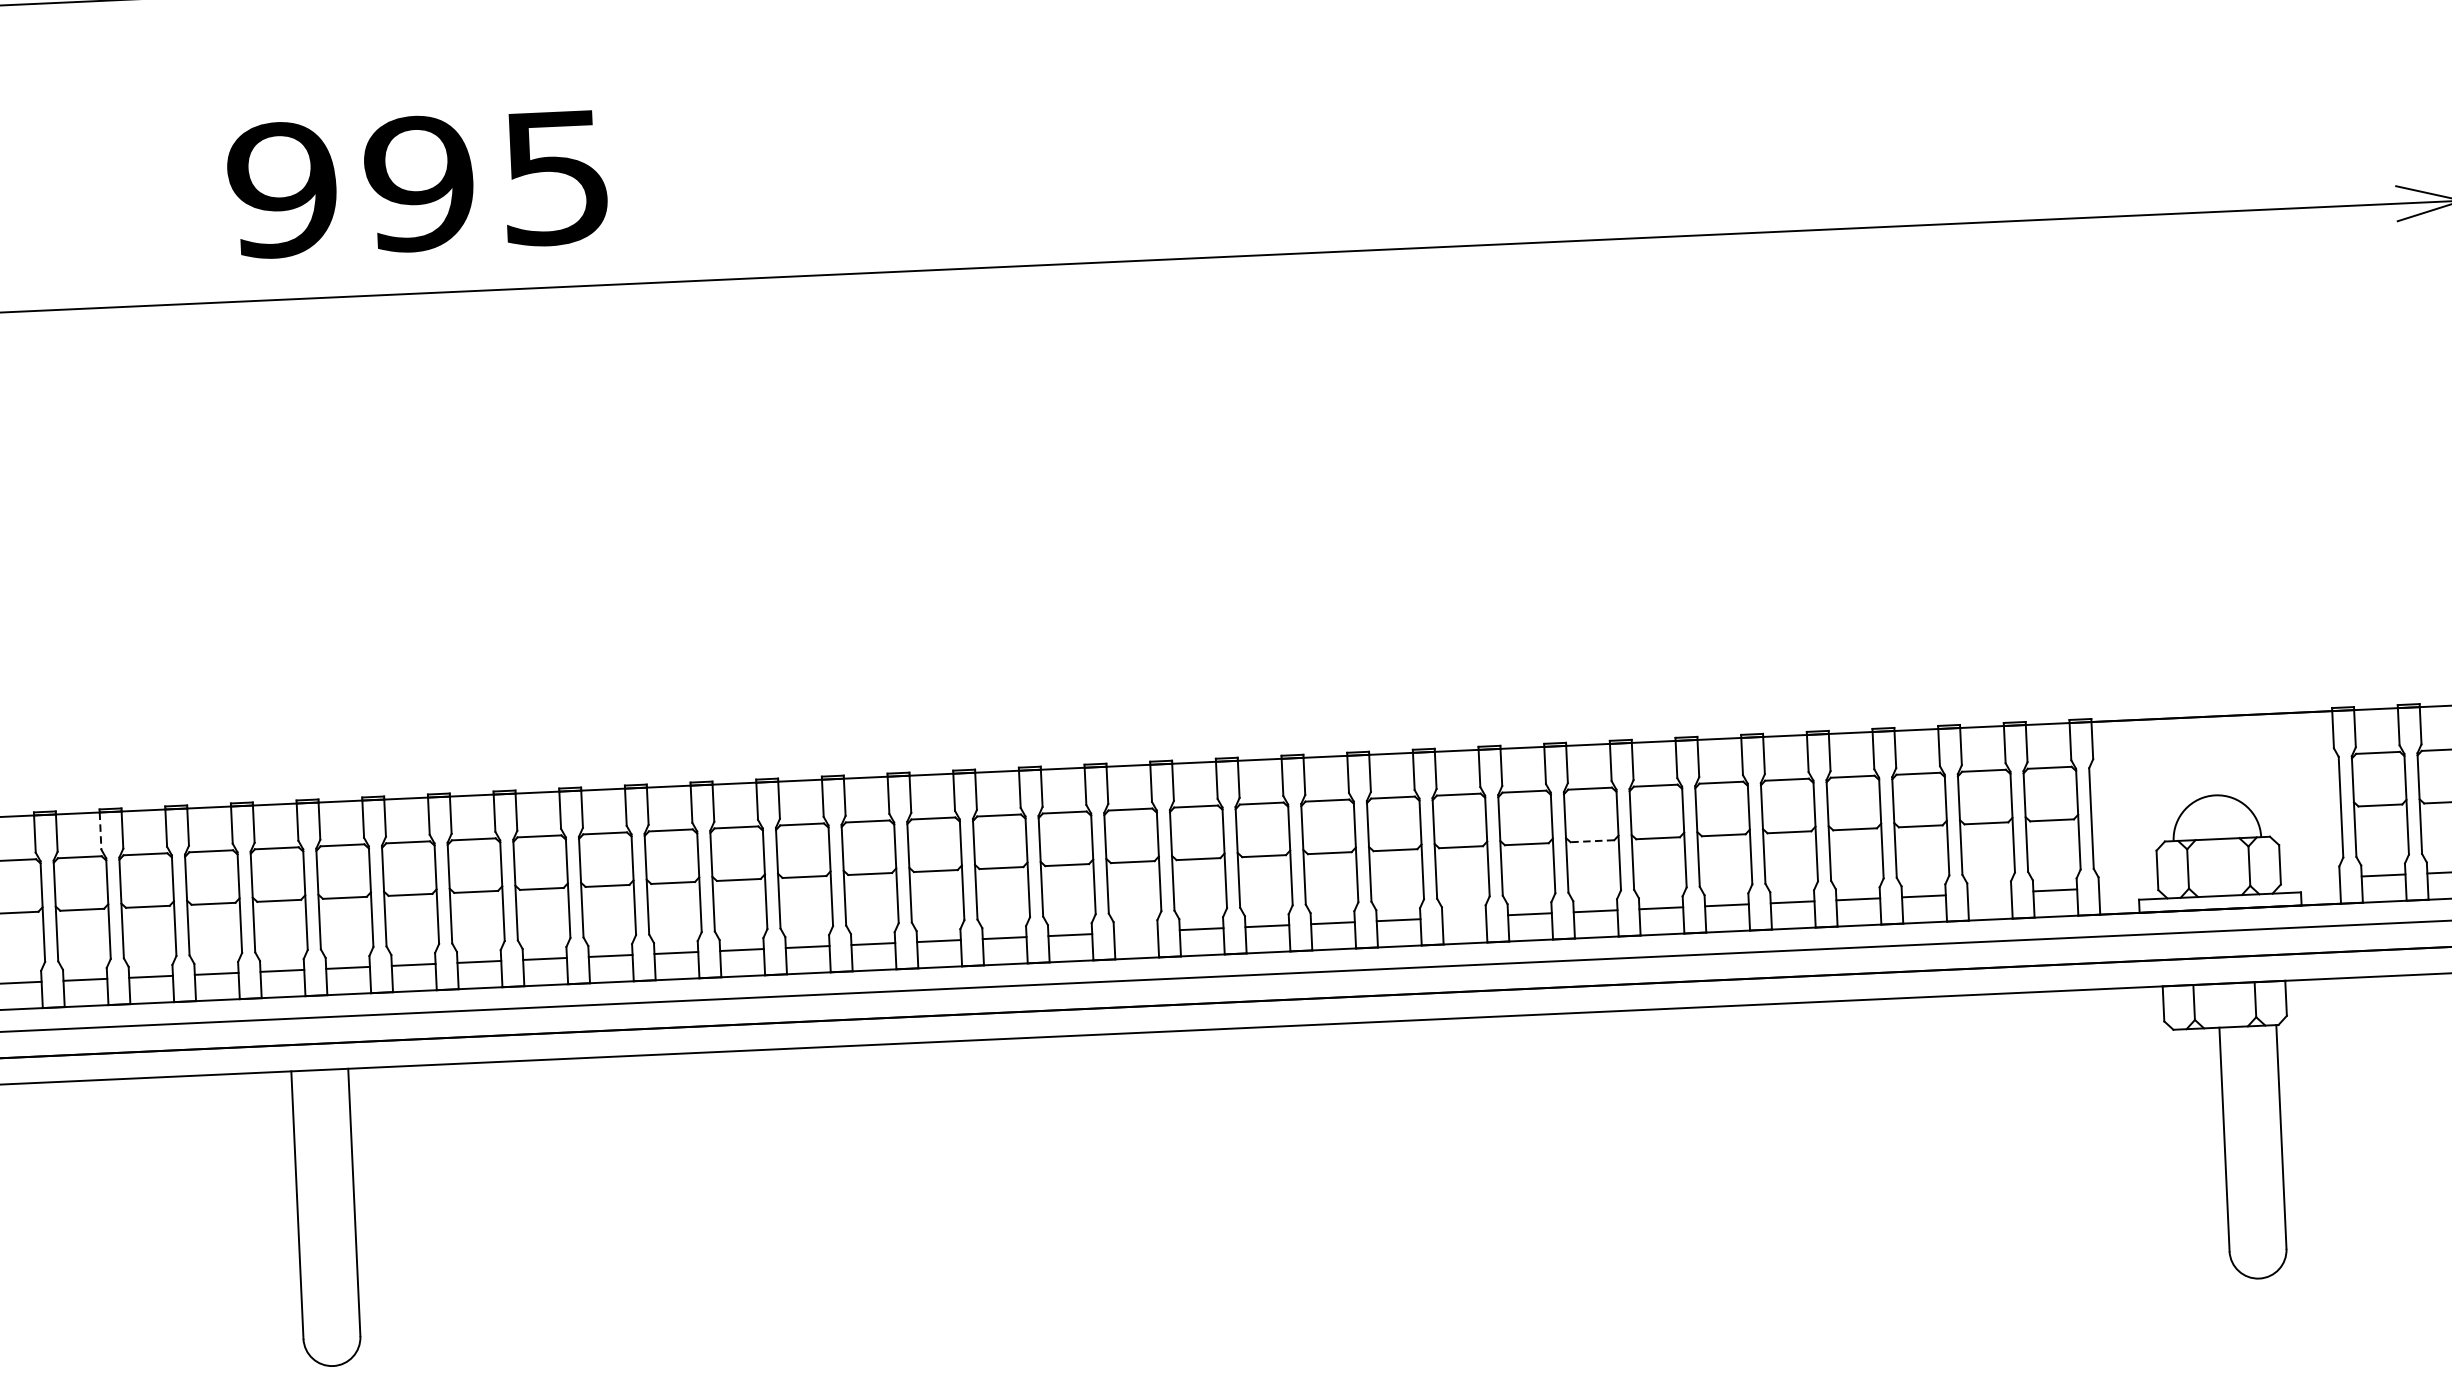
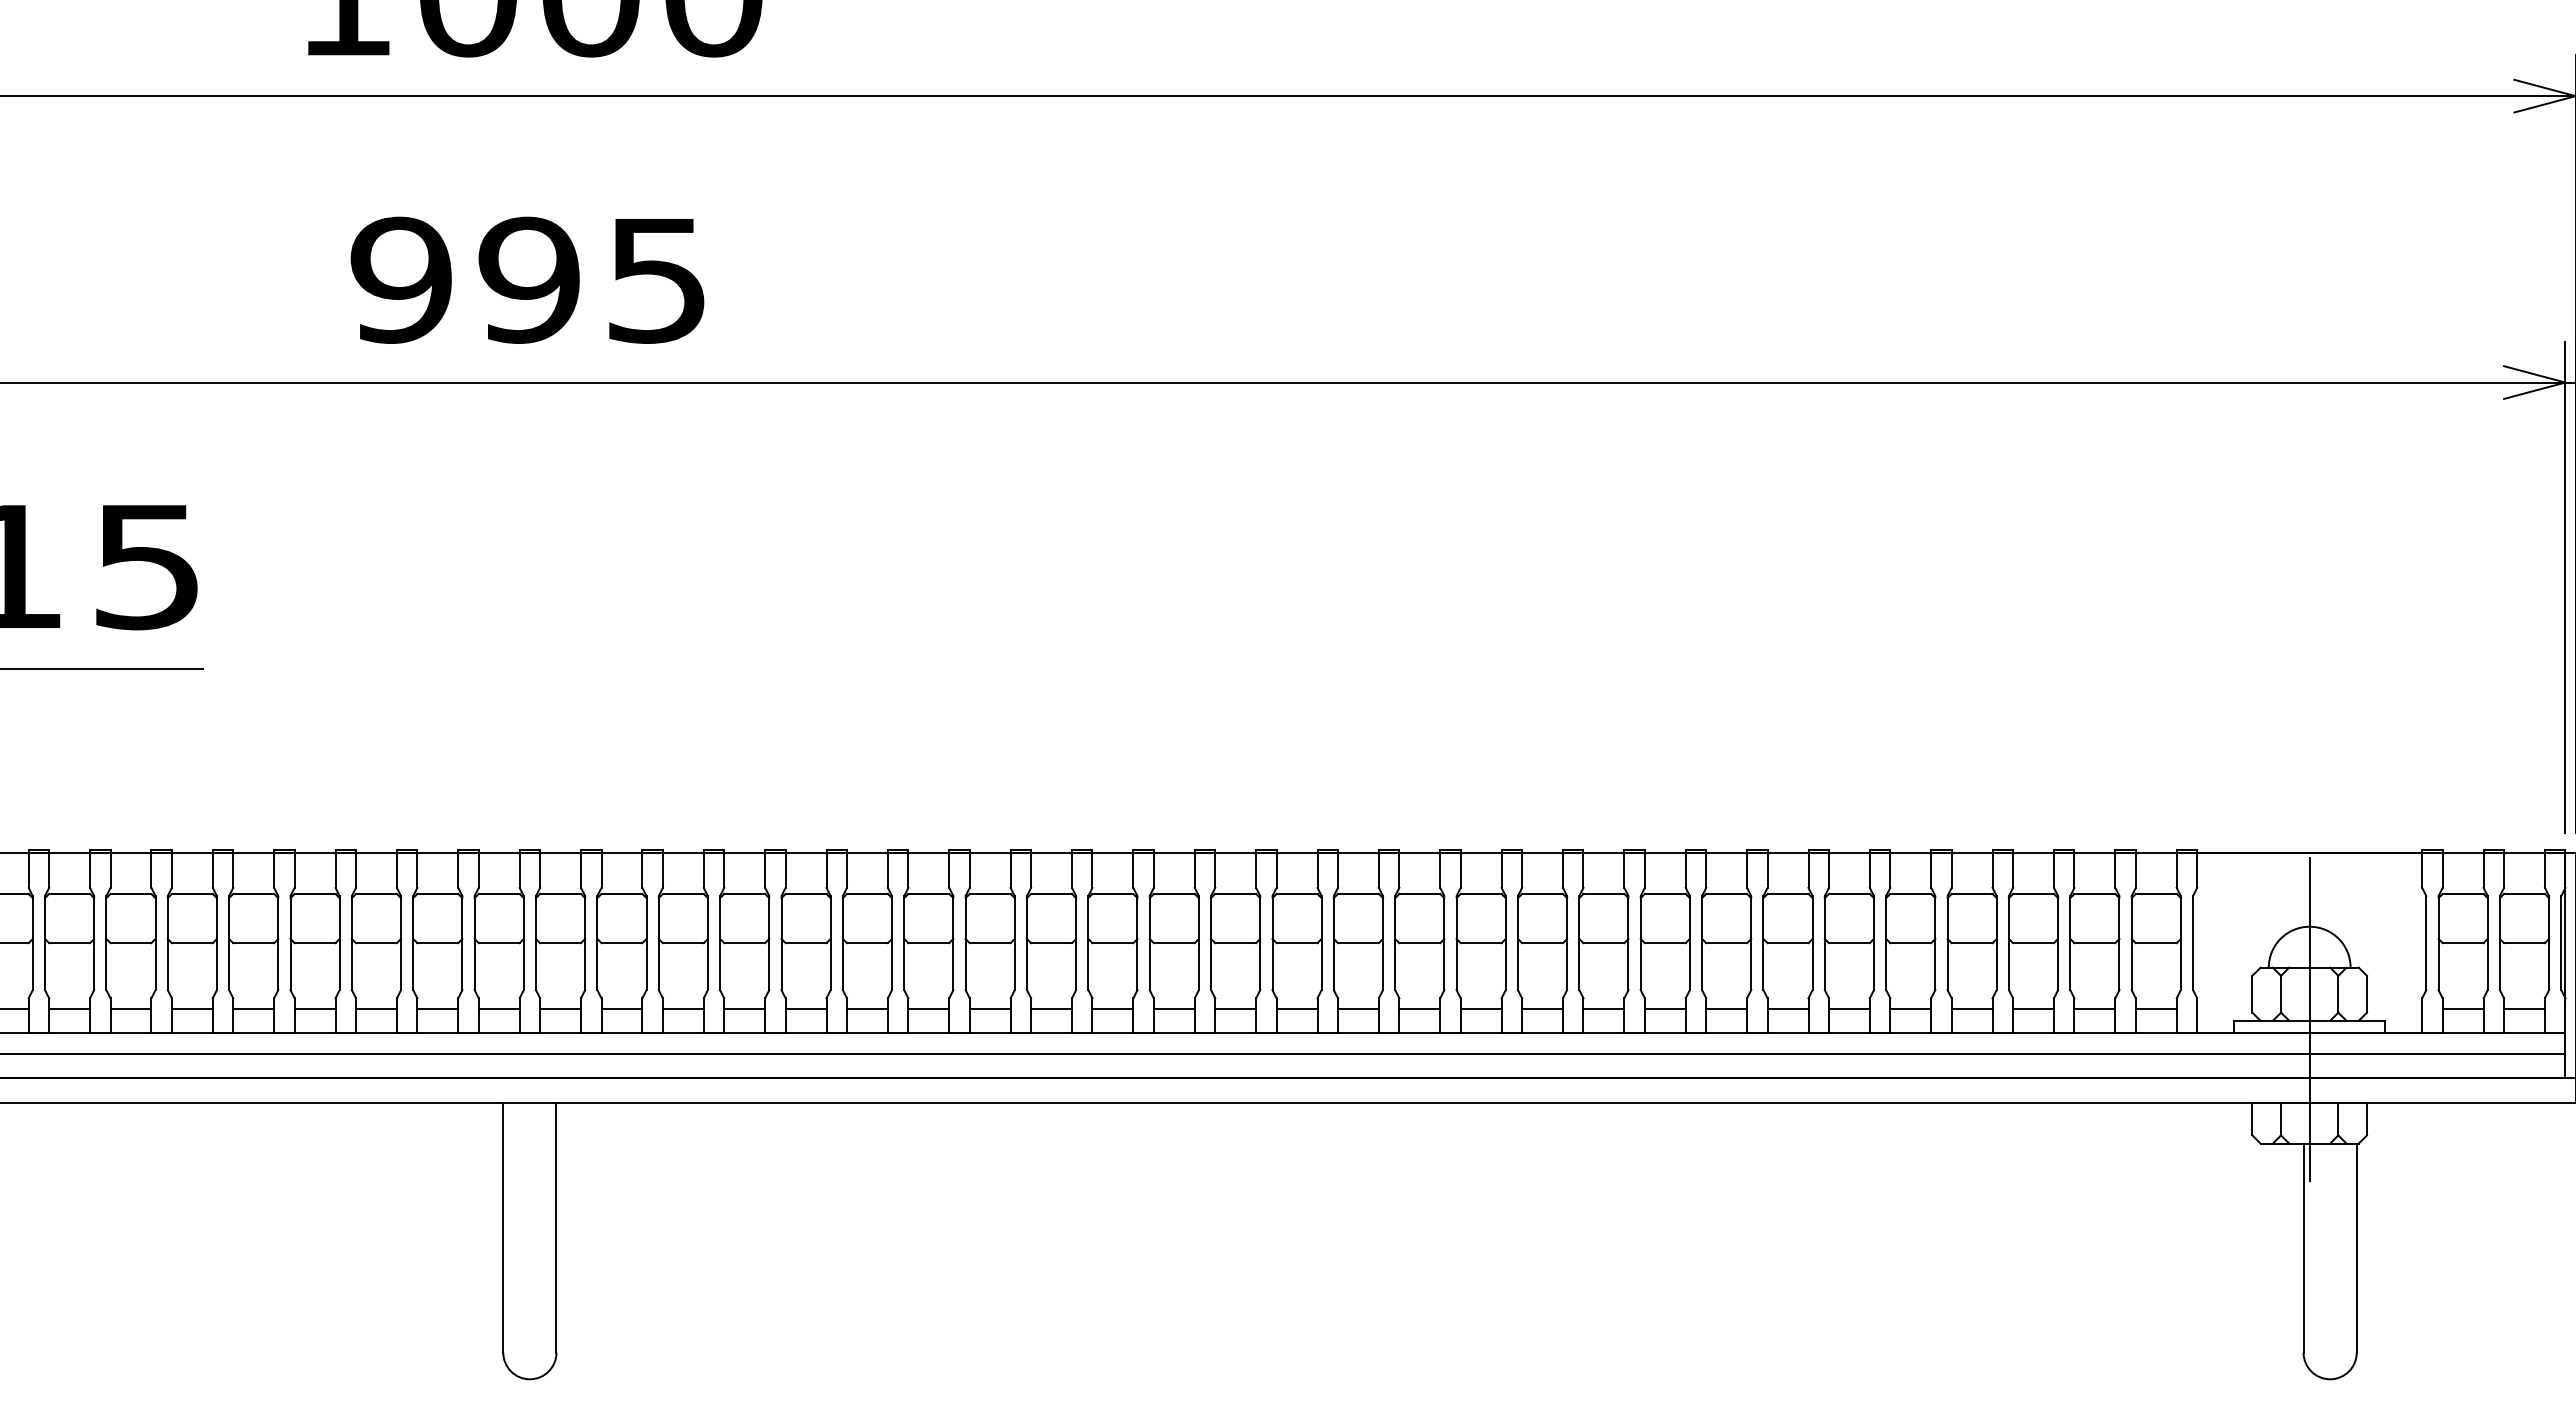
text: (417, 183) -> (527, 279), moved
line: (100, 831) -> (335, 870), dashed -> solid
line: (1592, 841) -> (1726, 943), dashed -> solid
line: (1989, 893) -> (2094, 1008), added
line: (2219, 897) -> (2309, 1022), added
line: (1463, 917) -> (1603, 1008), added
line: (1135, 932) -> (1296, 1008), added

